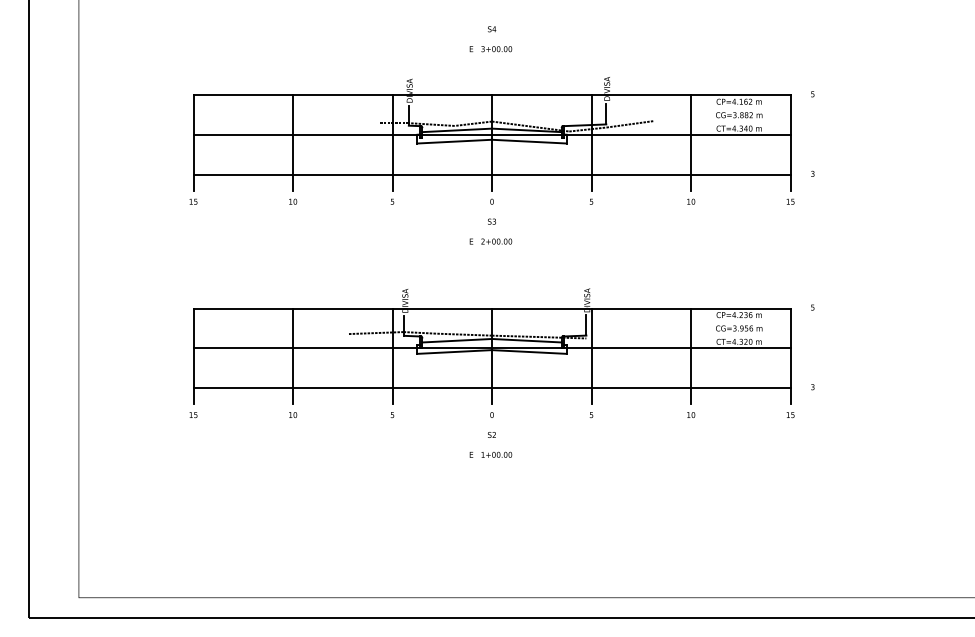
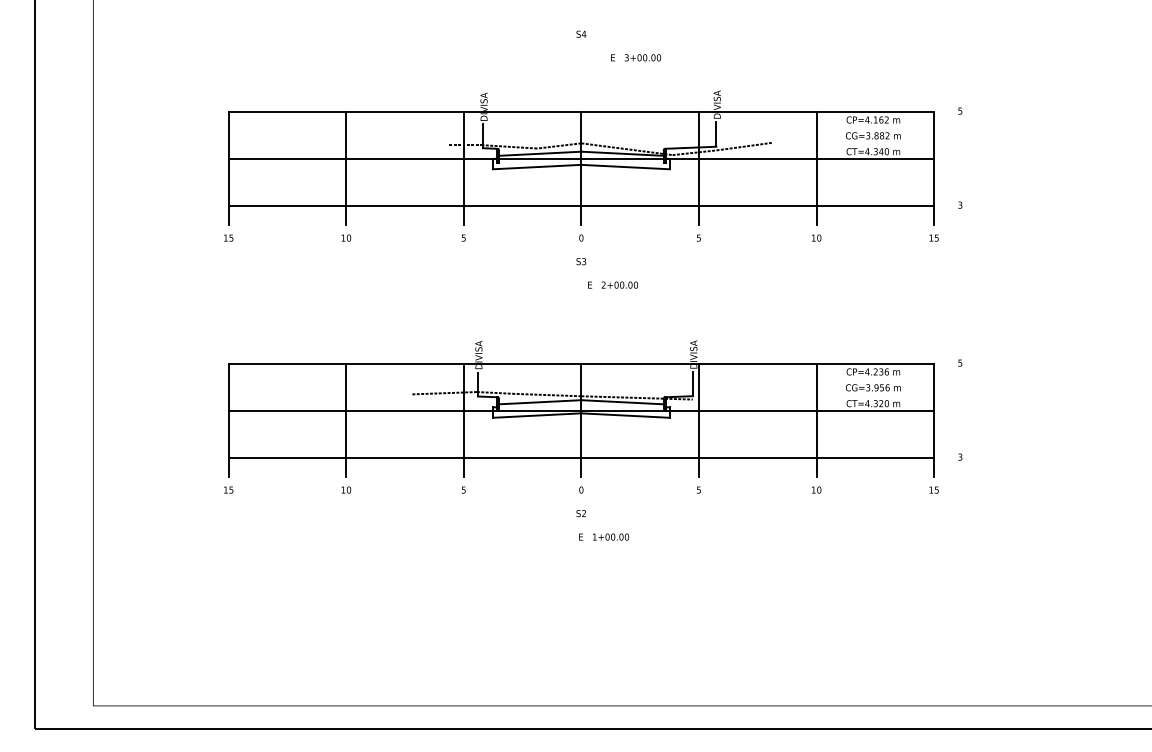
text: (491, 48) -> (636, 57), moved
text: (491, 241) -> (613, 284), moved
text: (491, 454) -> (604, 536), moved

